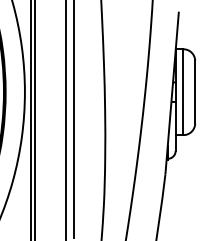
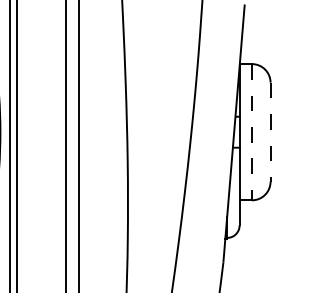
line: (183, 92) -> (252, 132), solid -> dashed
line: (195, 92) -> (271, 132), solid -> dashed

